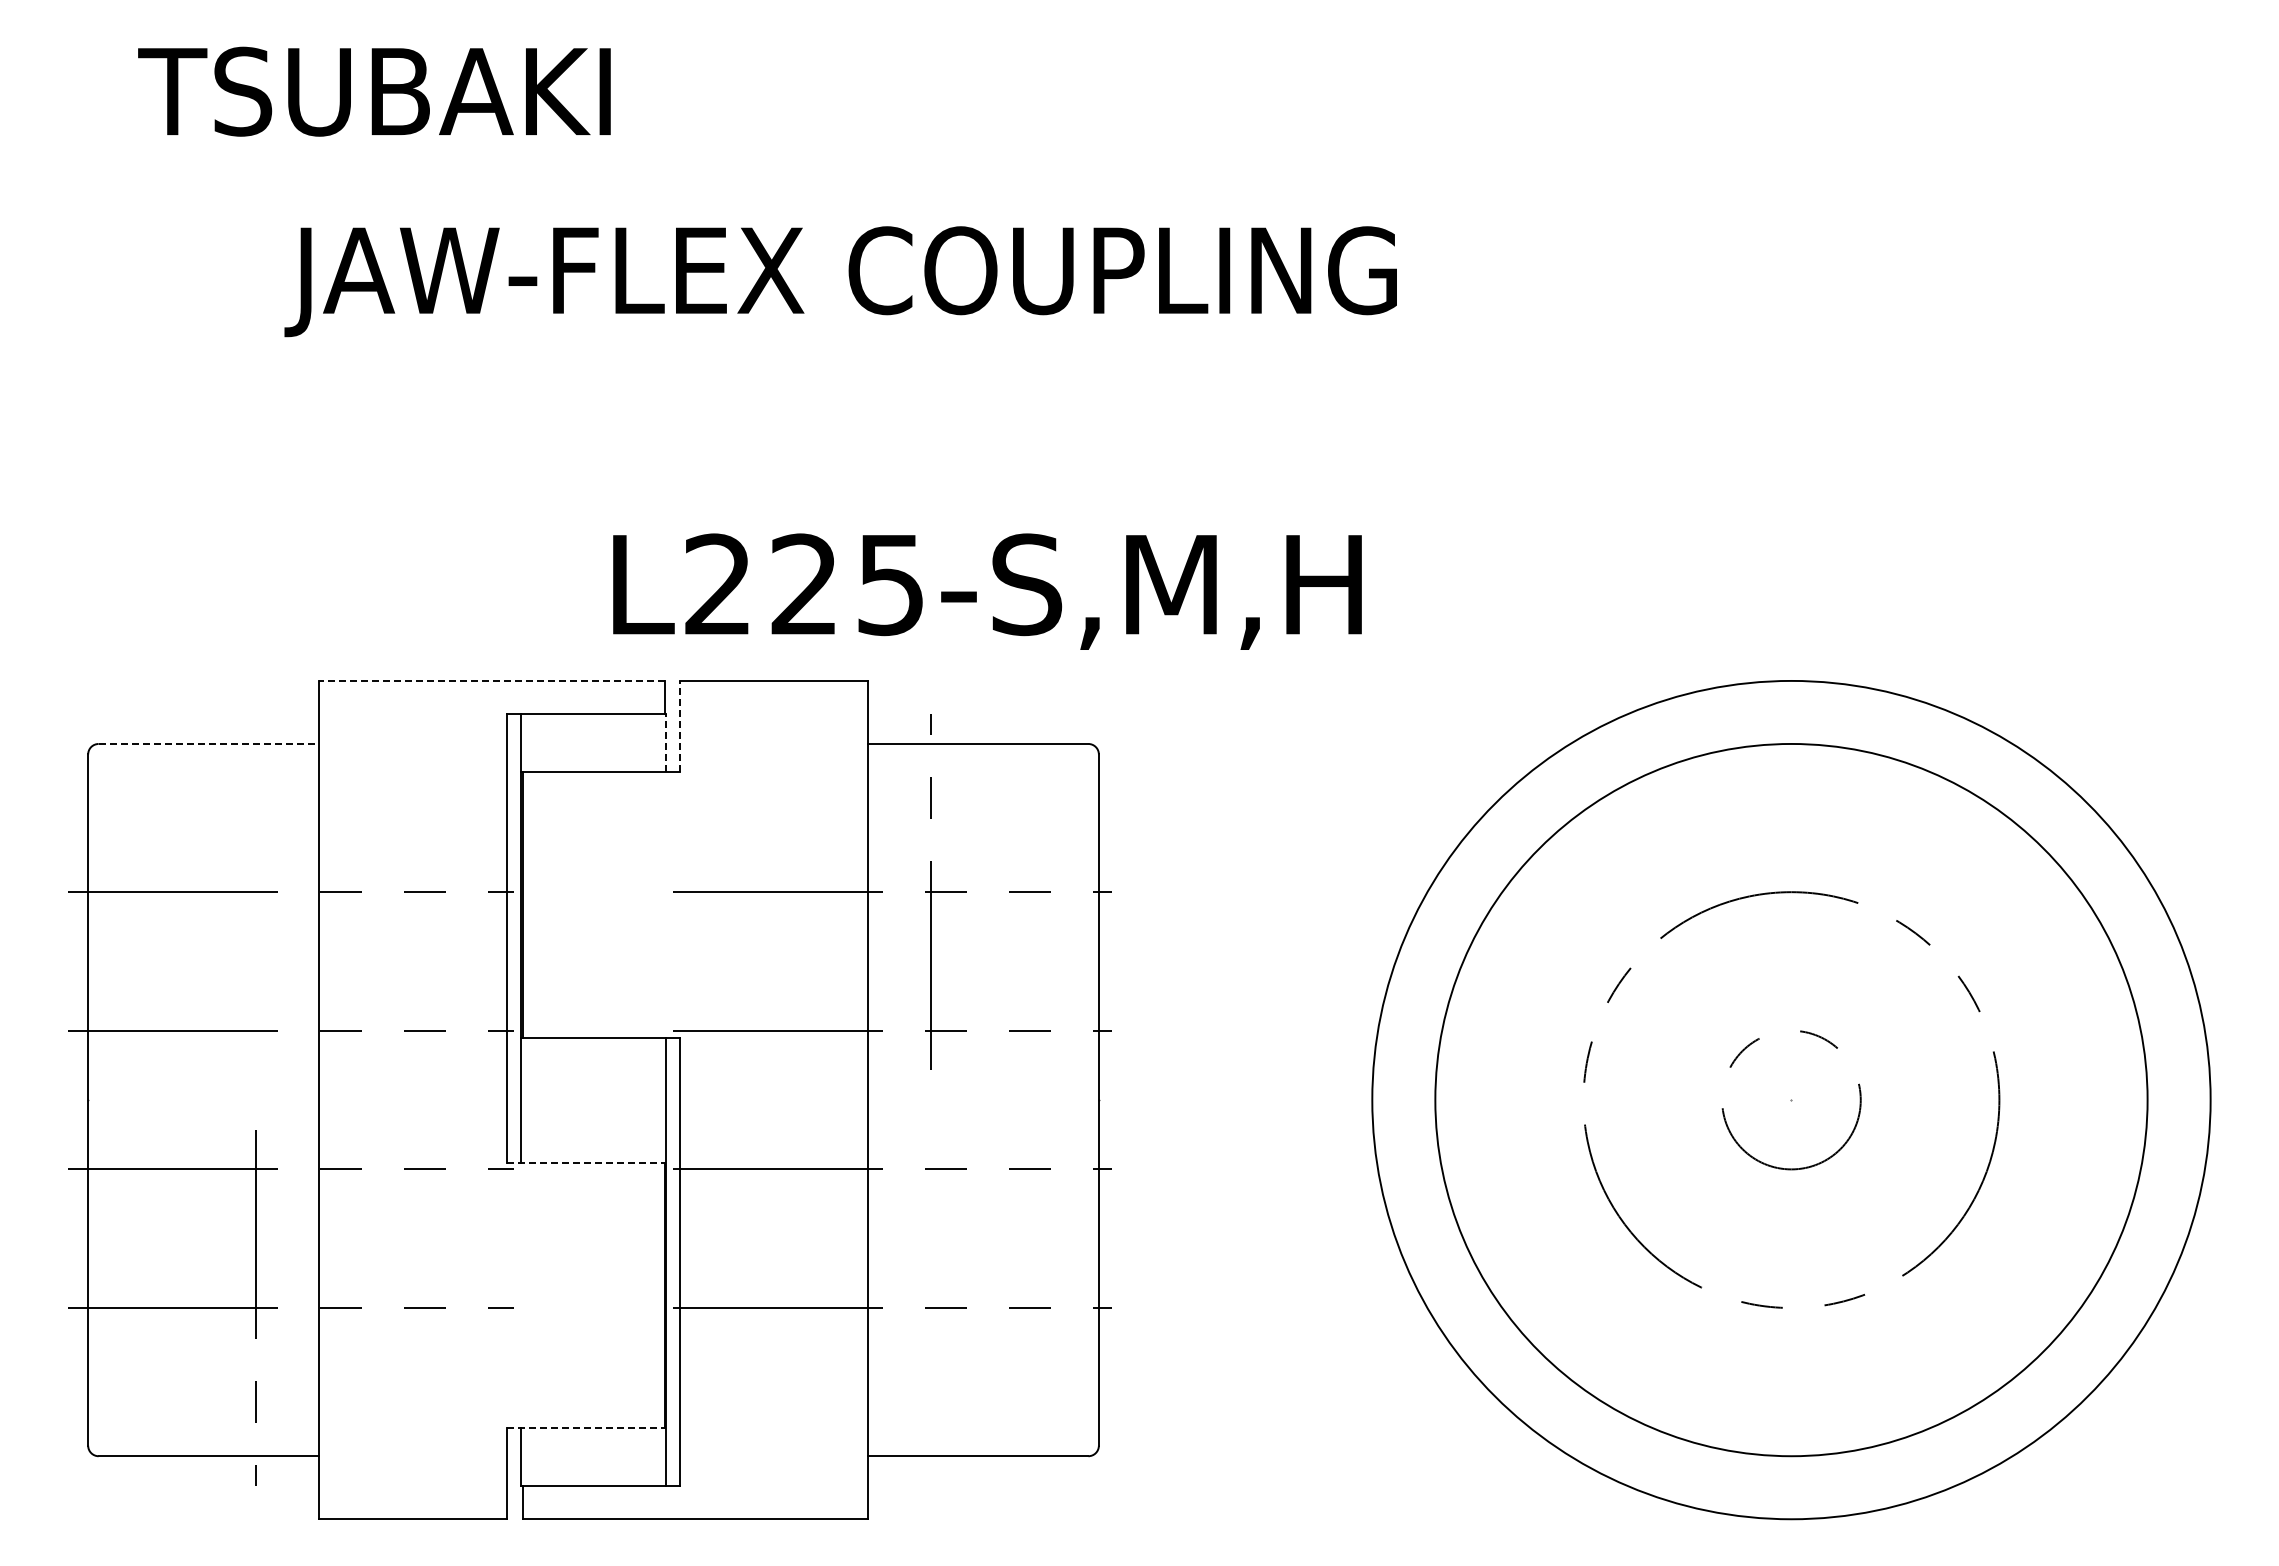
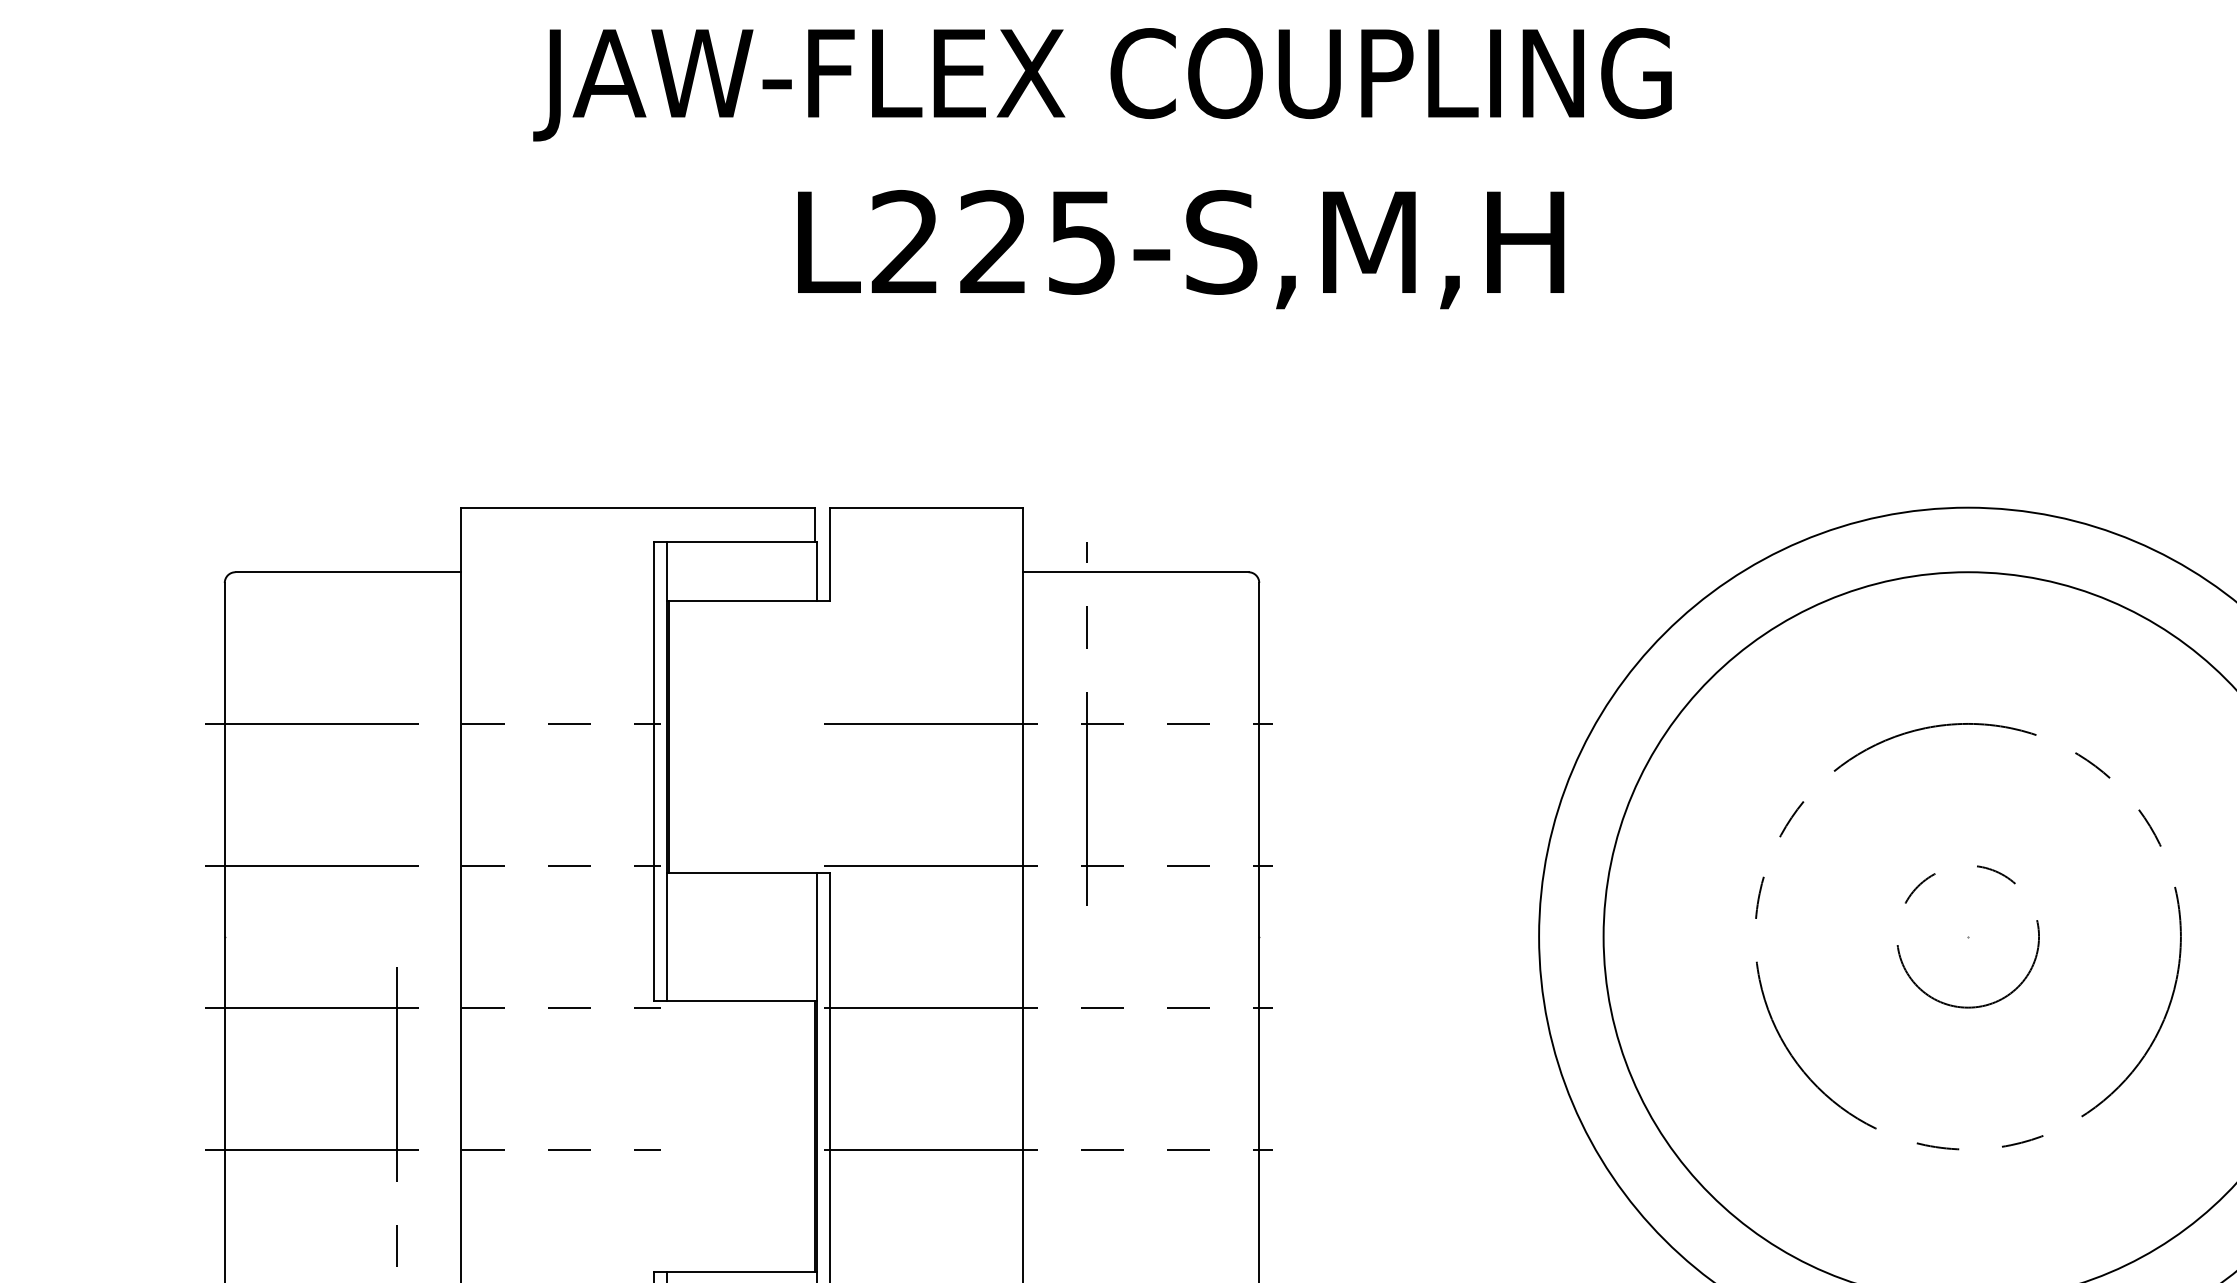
text: (840, 281) -> (1102, 84), moved
text: (987, 591) -> (1181, 249), moved
line: (491, 680) -> (637, 507), dashed -> solid
line: (679, 726) -> (829, 554), dashed -> solid
line: (666, 742) -> (816, 570), dashed -> solid
line: (209, 743) -> (348, 571), dashed -> solid
line: (586, 1162) -> (734, 1000), dashed -> solid
line: (586, 1427) -> (734, 1271), dashed -> solid

